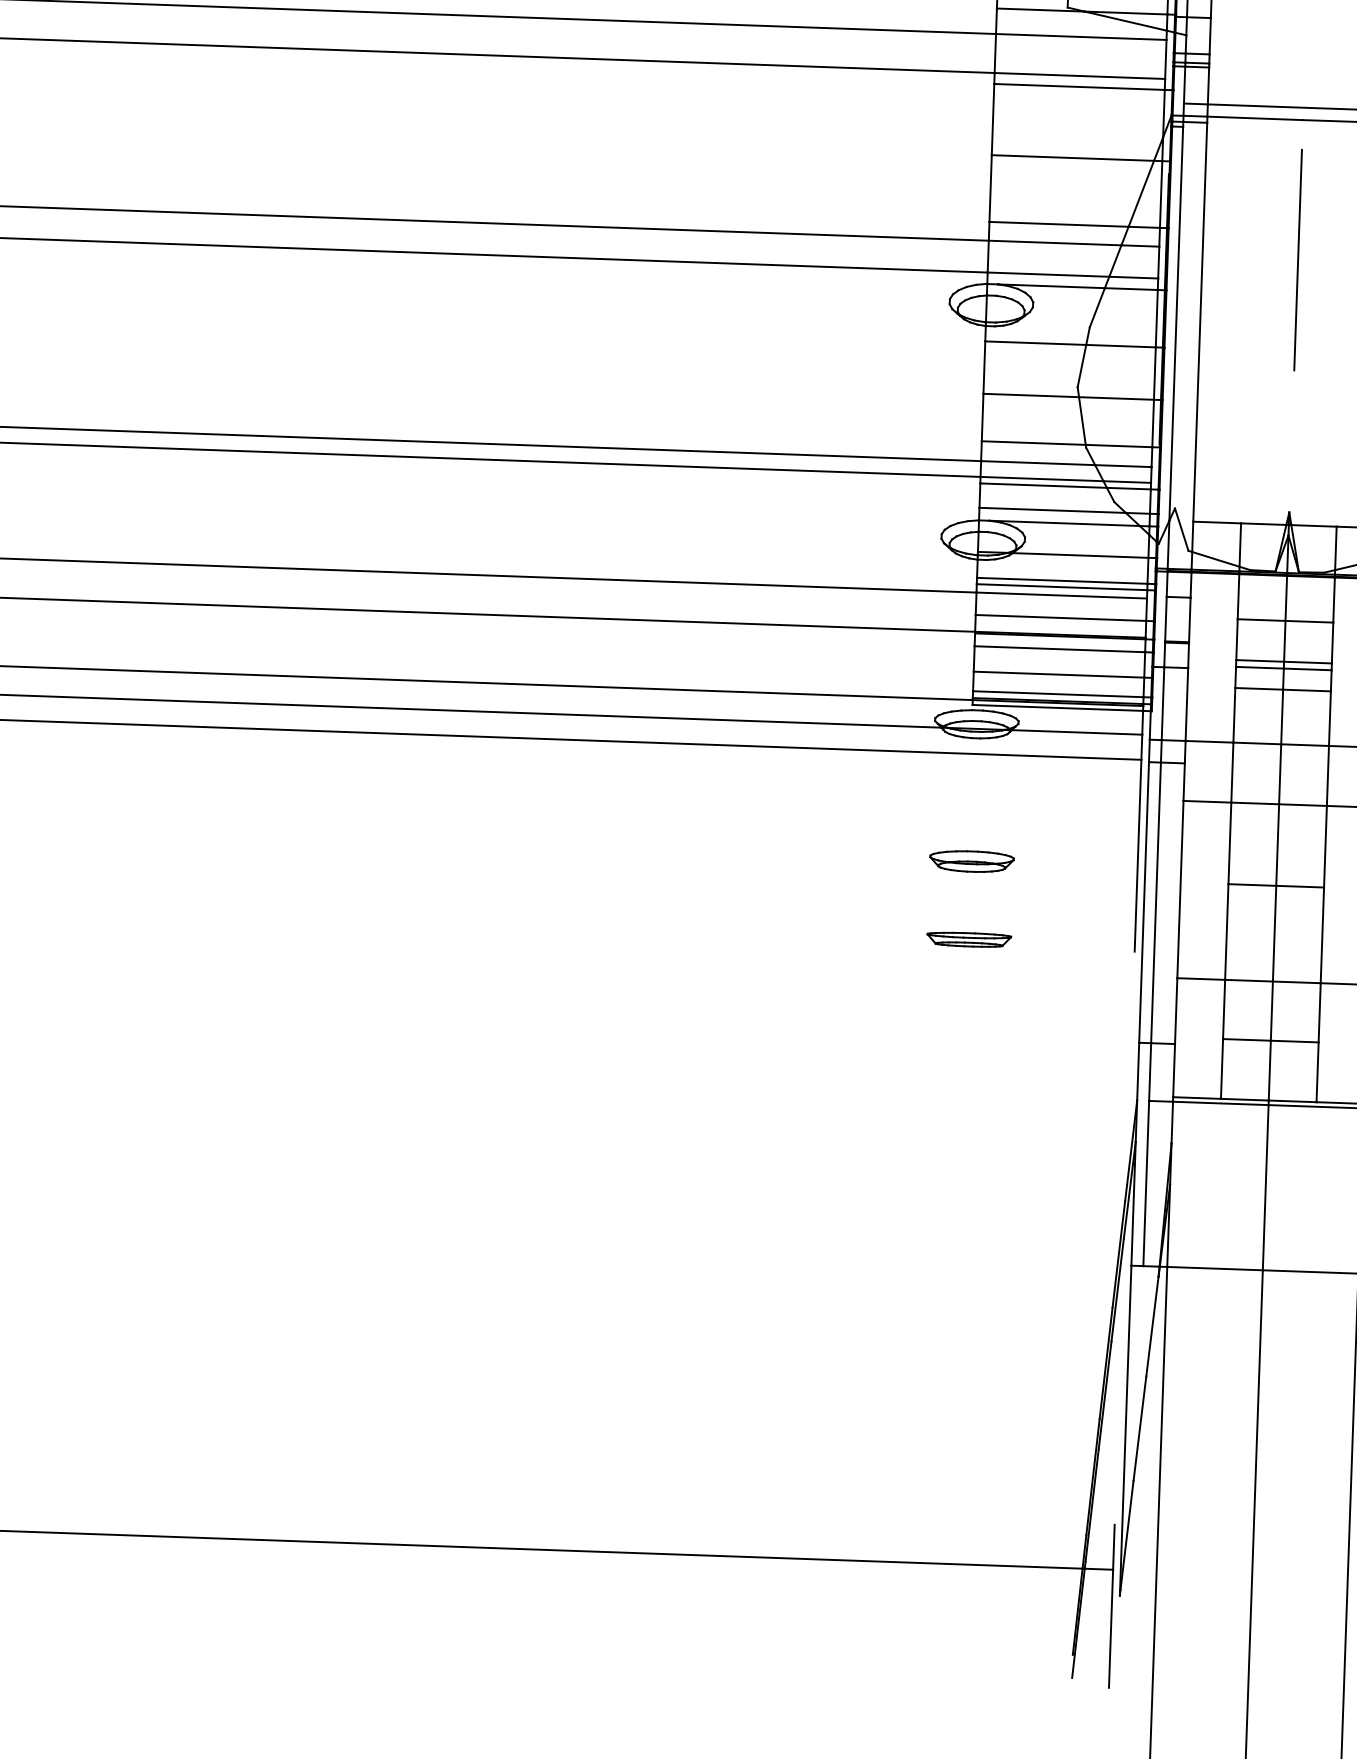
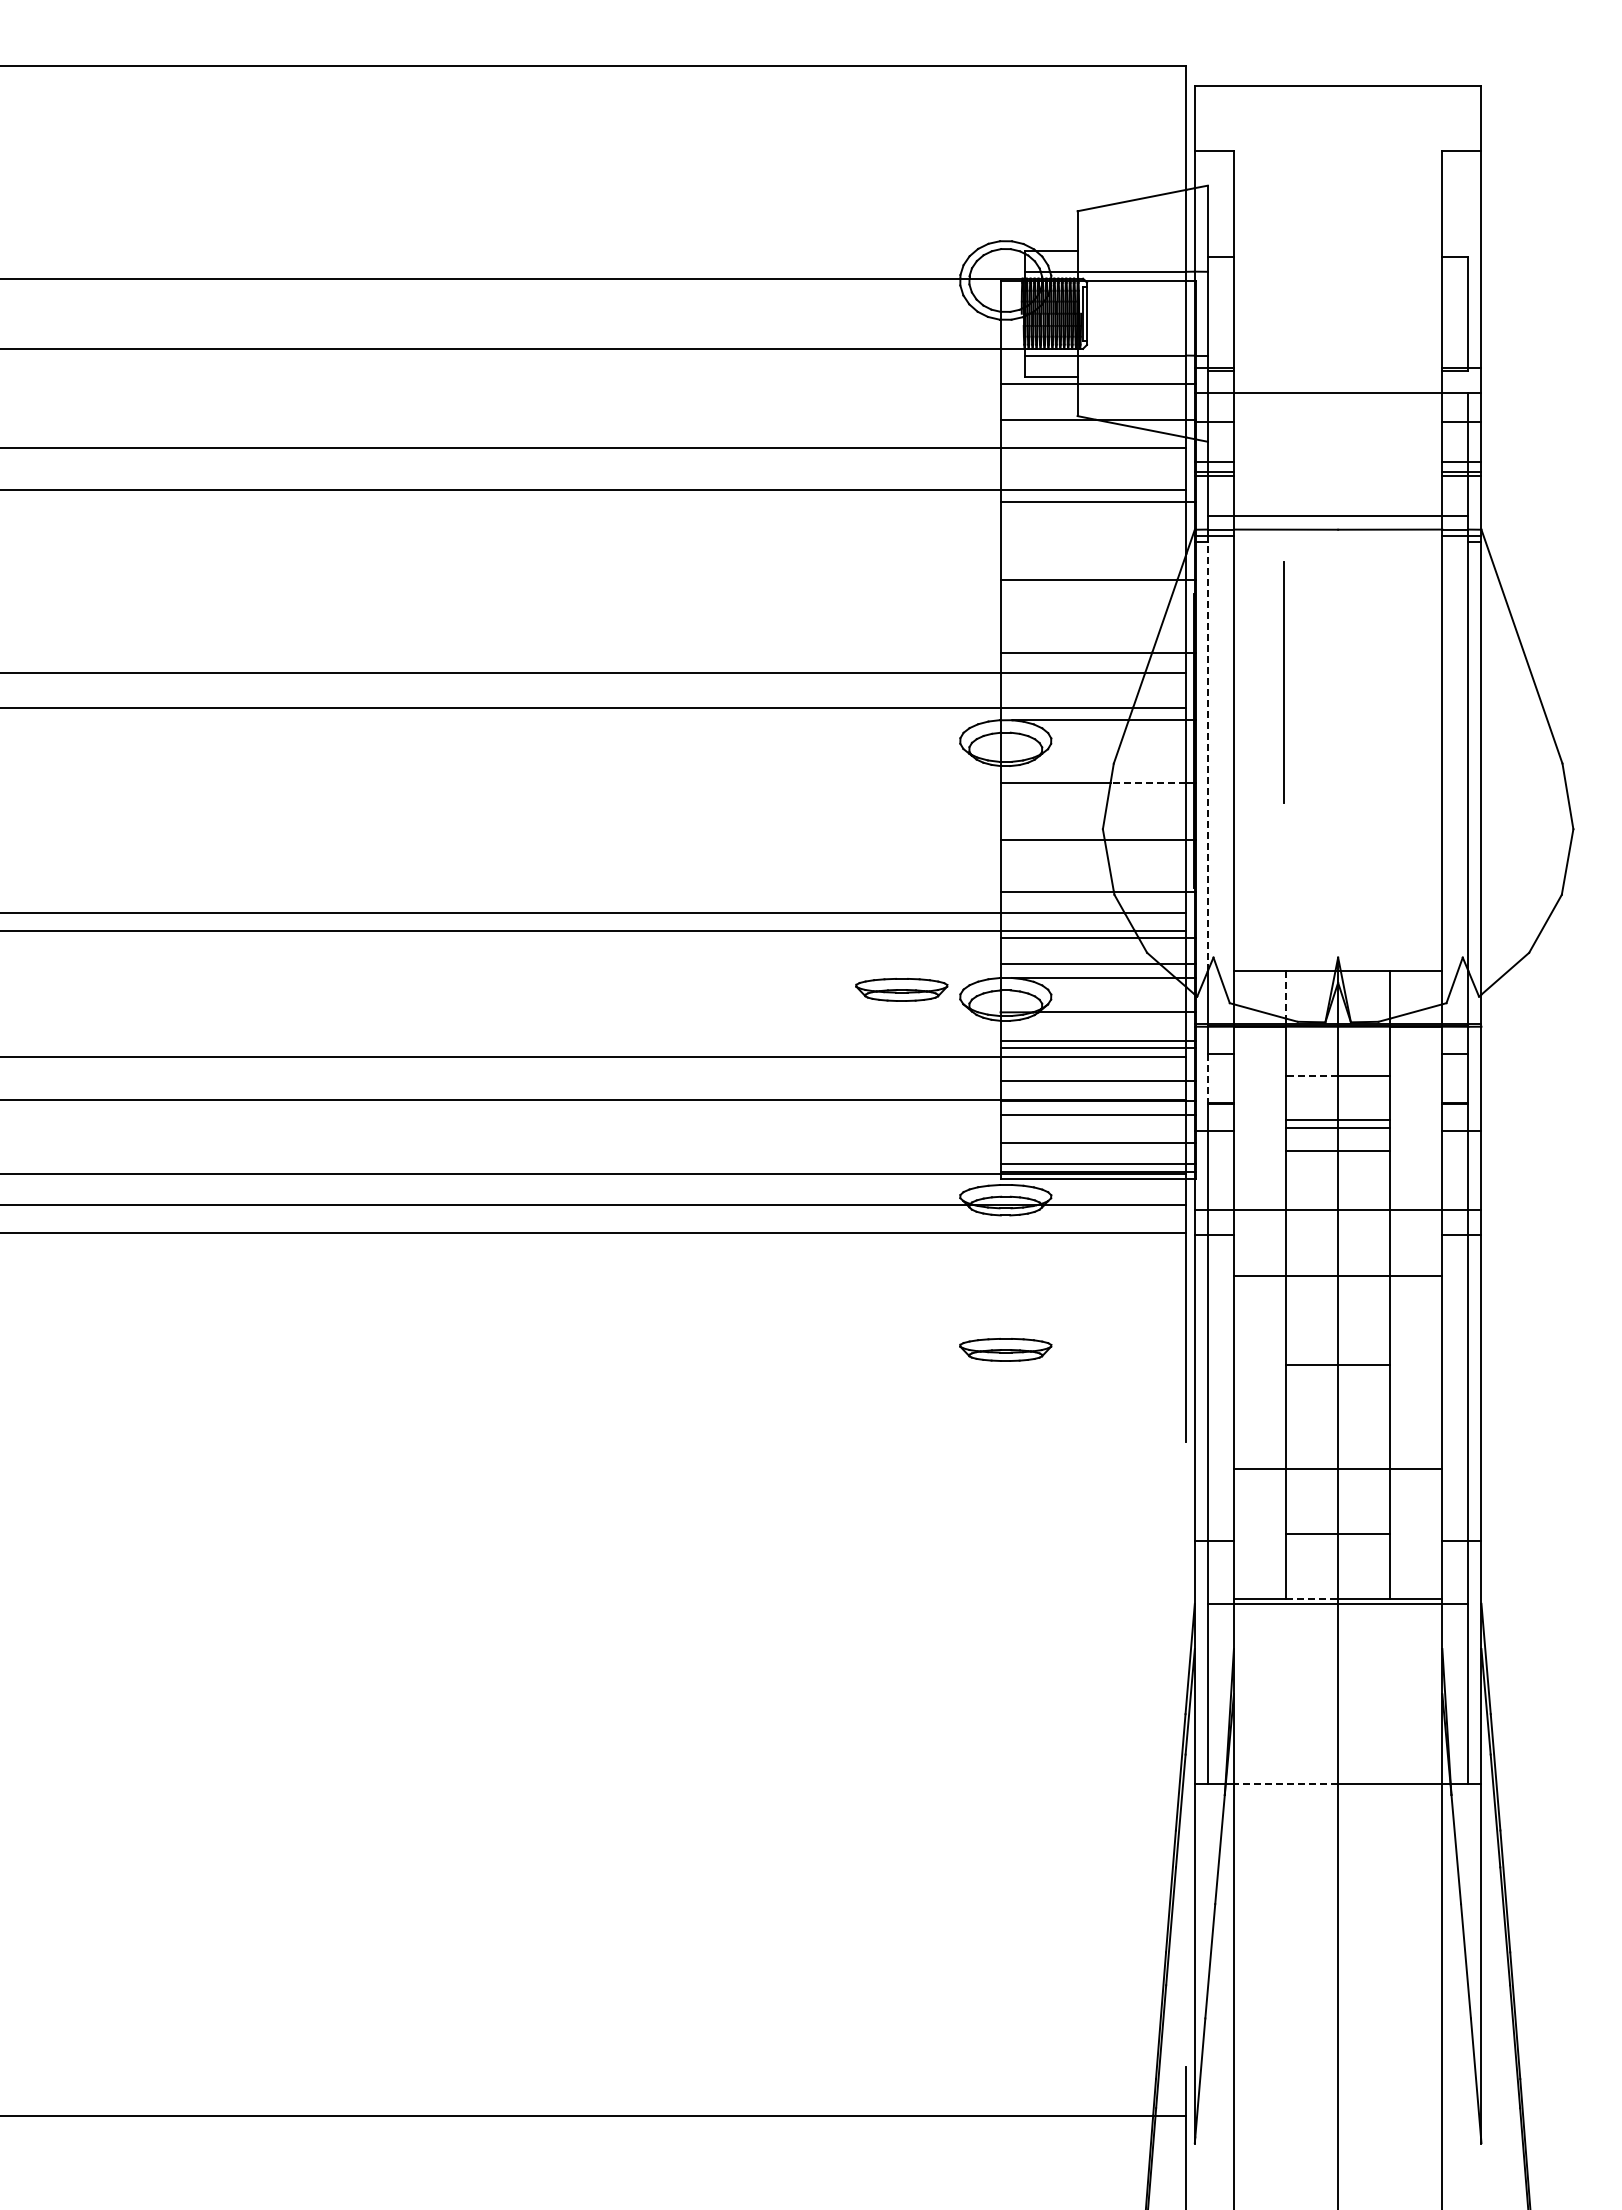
line: (1297, 260) -> (1283, 682), moved
line: (1175, 323) -> (1207, 756), solid -> dashed
line: (1120, 345) -> (1148, 782), solid -> dashed
part: (887, 527) -> (901, 989), added
line: (1240, 544) -> (1286, 994), solid -> dashed
line: (1165, 619) -> (1207, 1078), solid -> dashed
line: (1261, 619) -> (1311, 1075), solid -> dashed
part: (968, 940) -> (1005, 1435), removed
line: (1245, 1099) -> (1312, 1598), solid -> dashed
line: (1214, 1268) -> (1285, 1783), solid -> dashed

